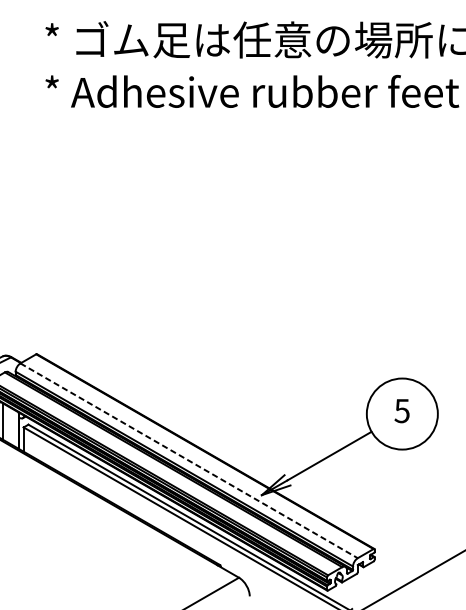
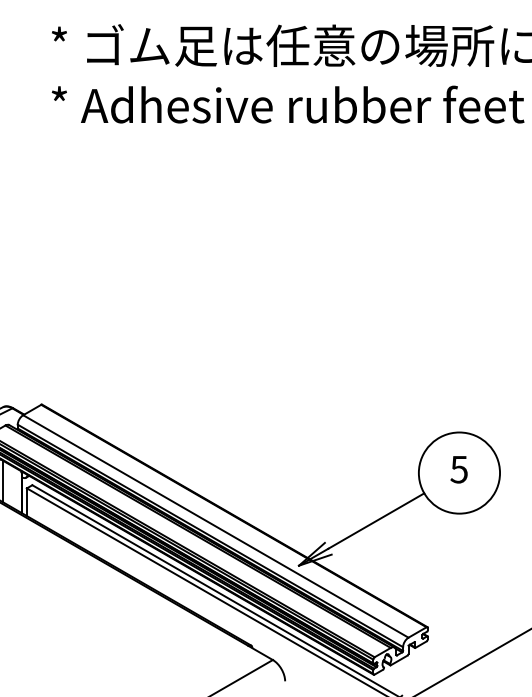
line: (189, 460) -> (216, 526), dashed -> solid

